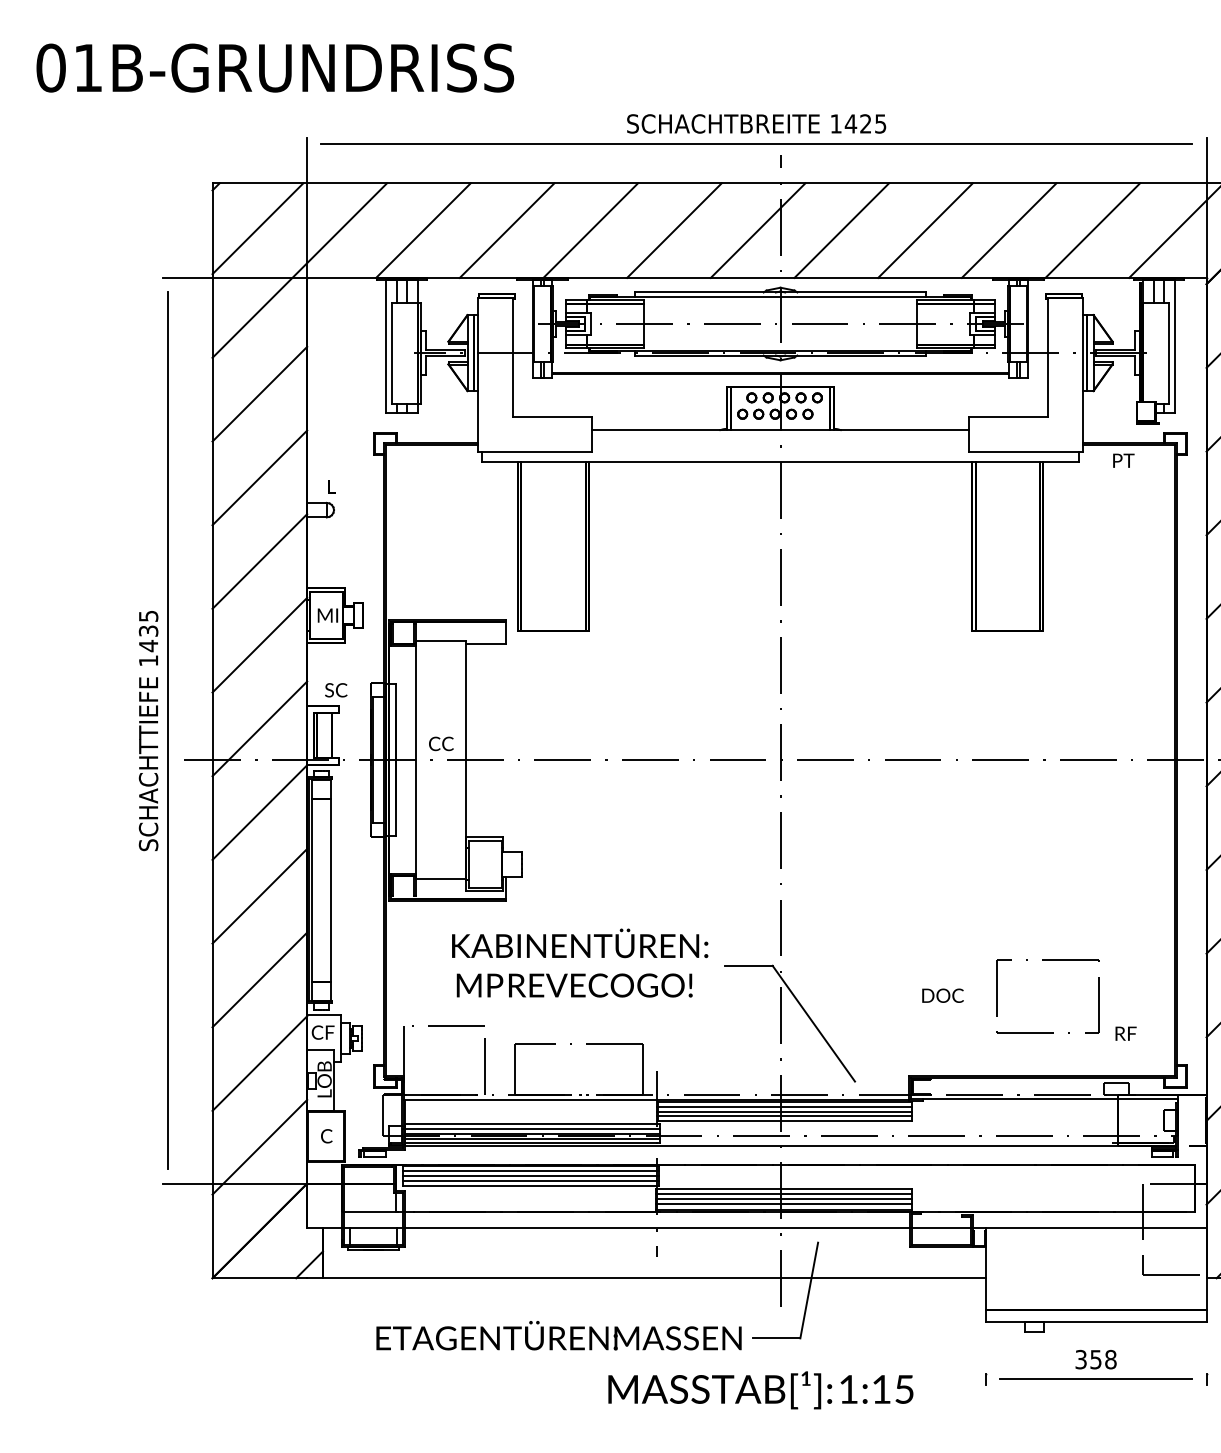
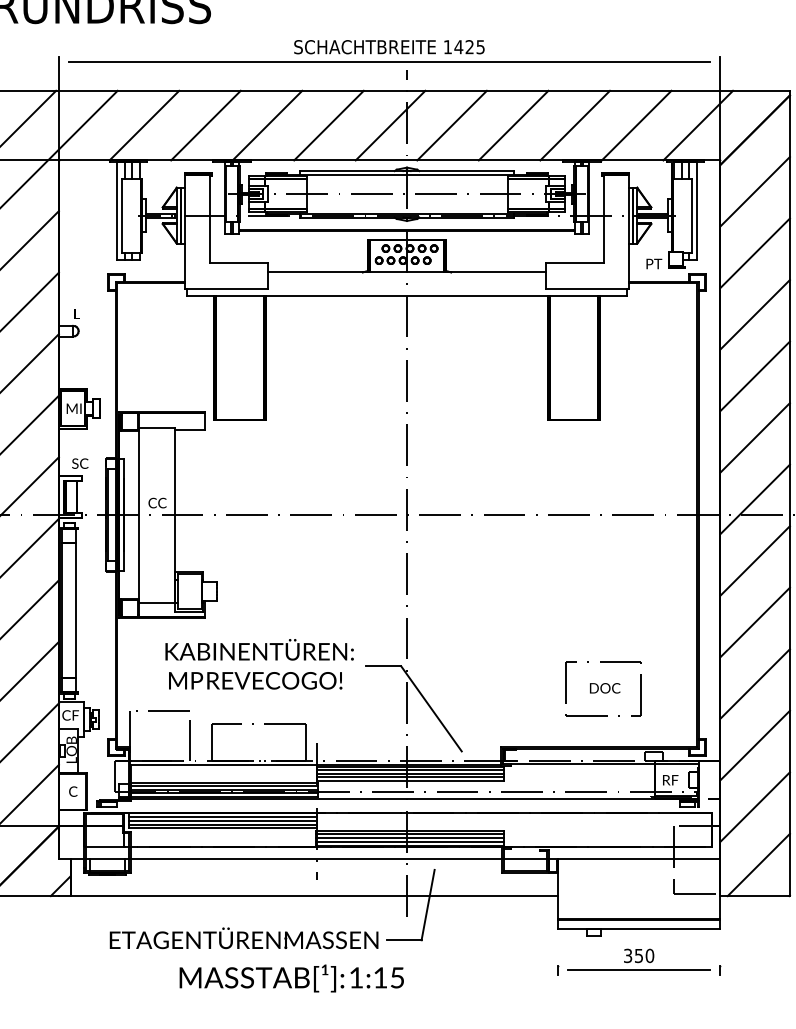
text: (1123, 460) -> (654, 263), moved
text: (942, 995) -> (604, 688), moved
text: (1125, 1033) -> (670, 780), moved
text: (1110, 1359) -> (649, 955), 358 -> 350
text: (760, 1390) -> (291, 978), moved

